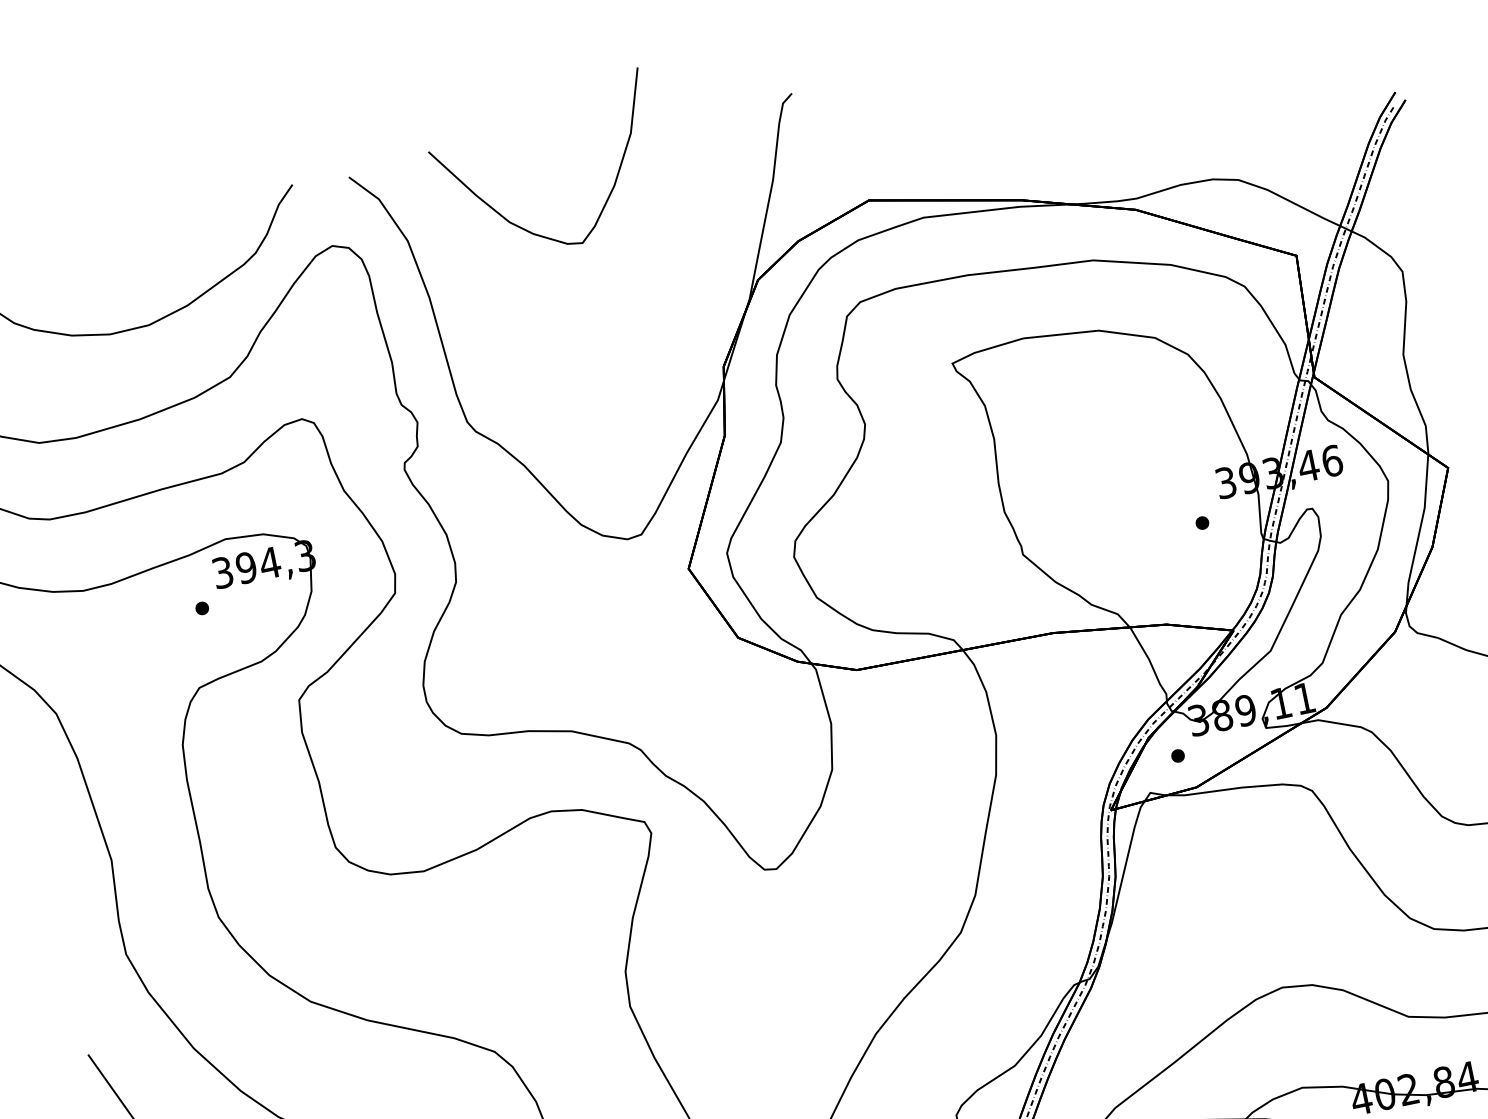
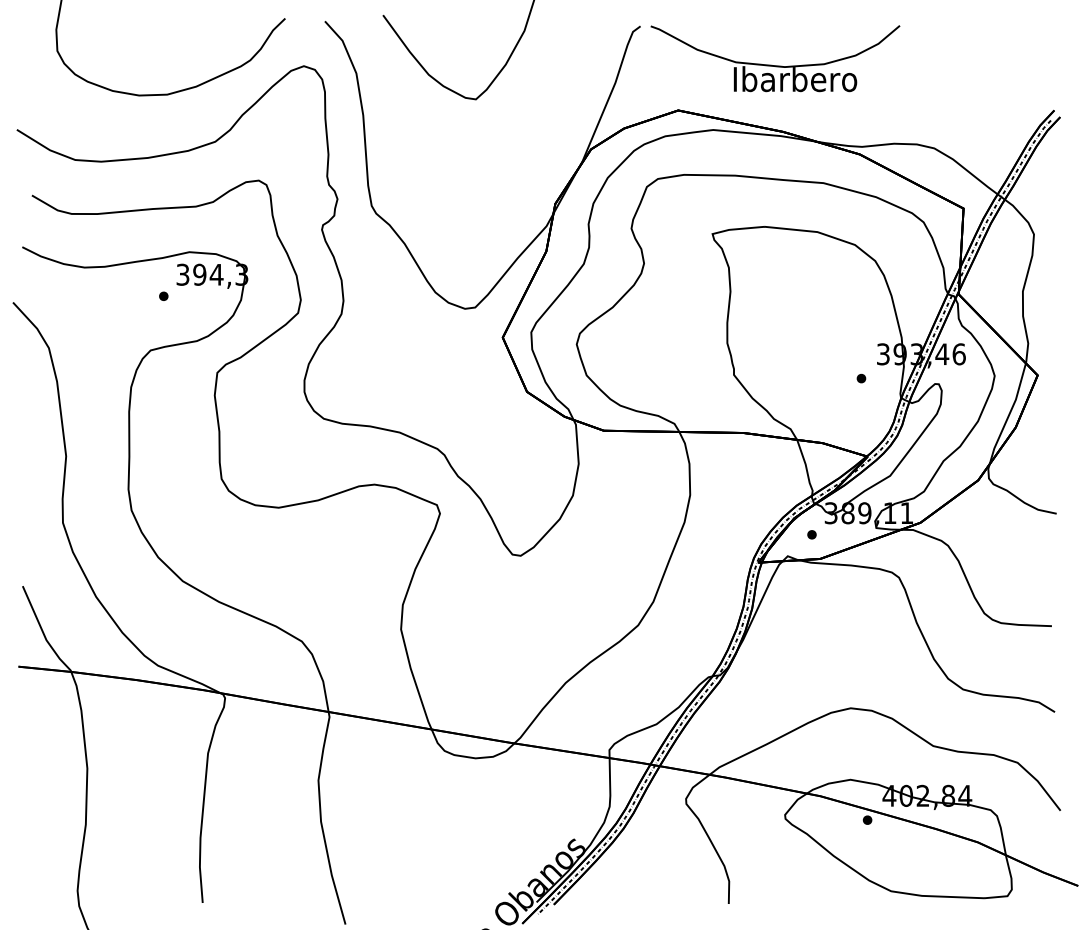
part: (992, 109) -> (775, 65), added

